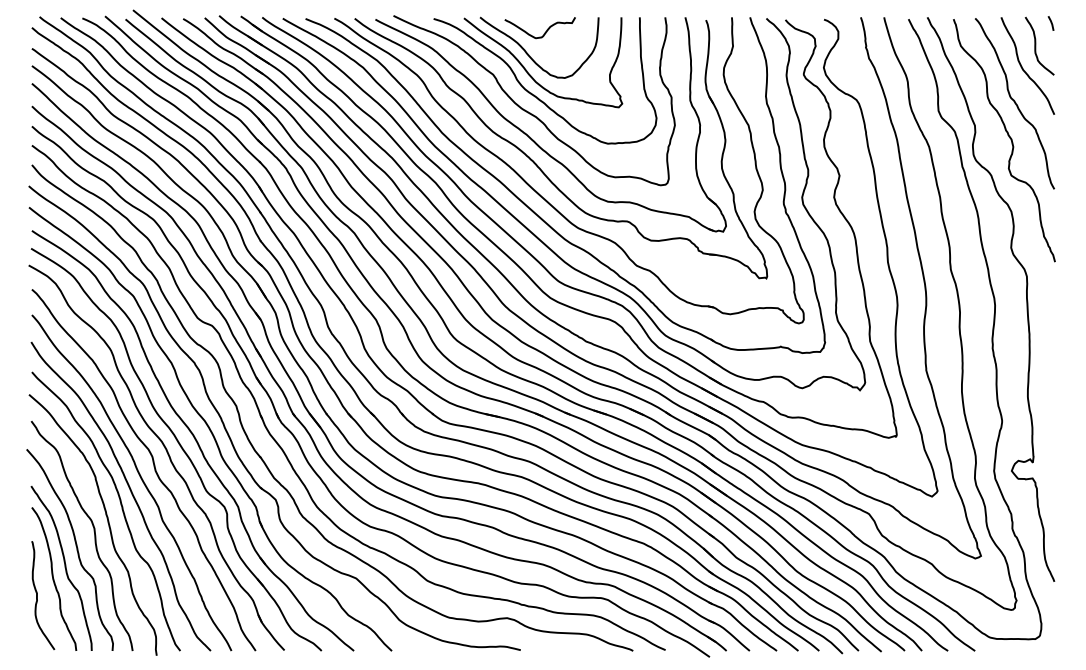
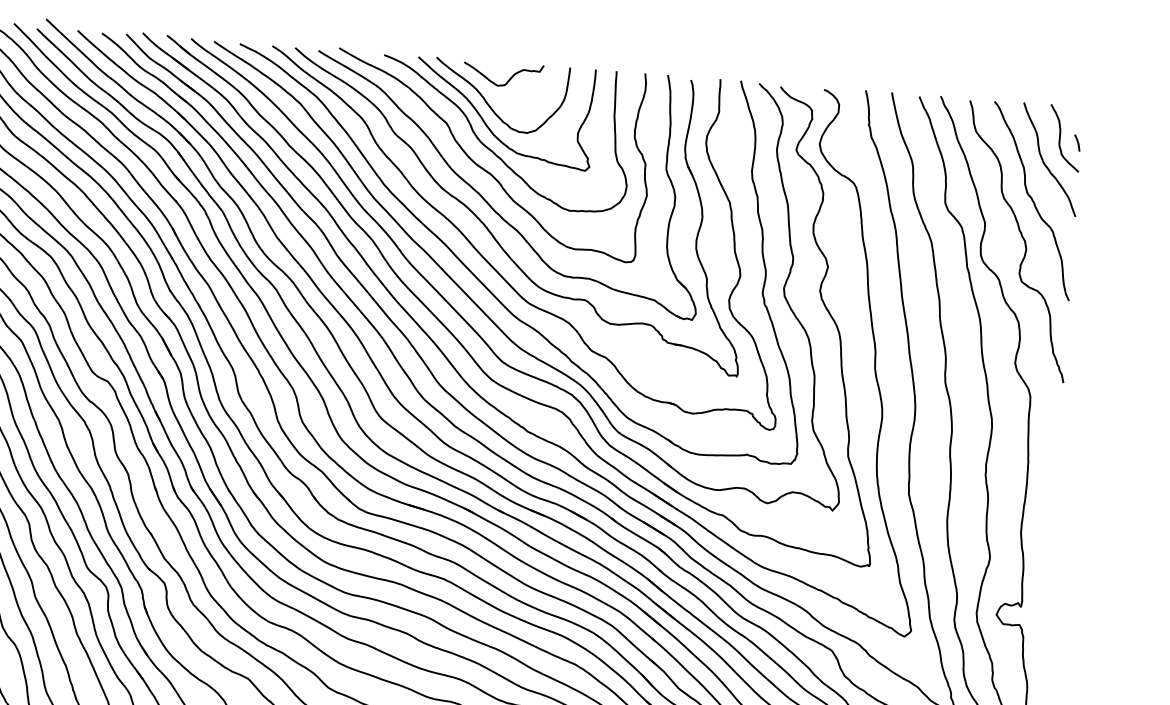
line: (1050, 23) -> (1076, 143), moved

